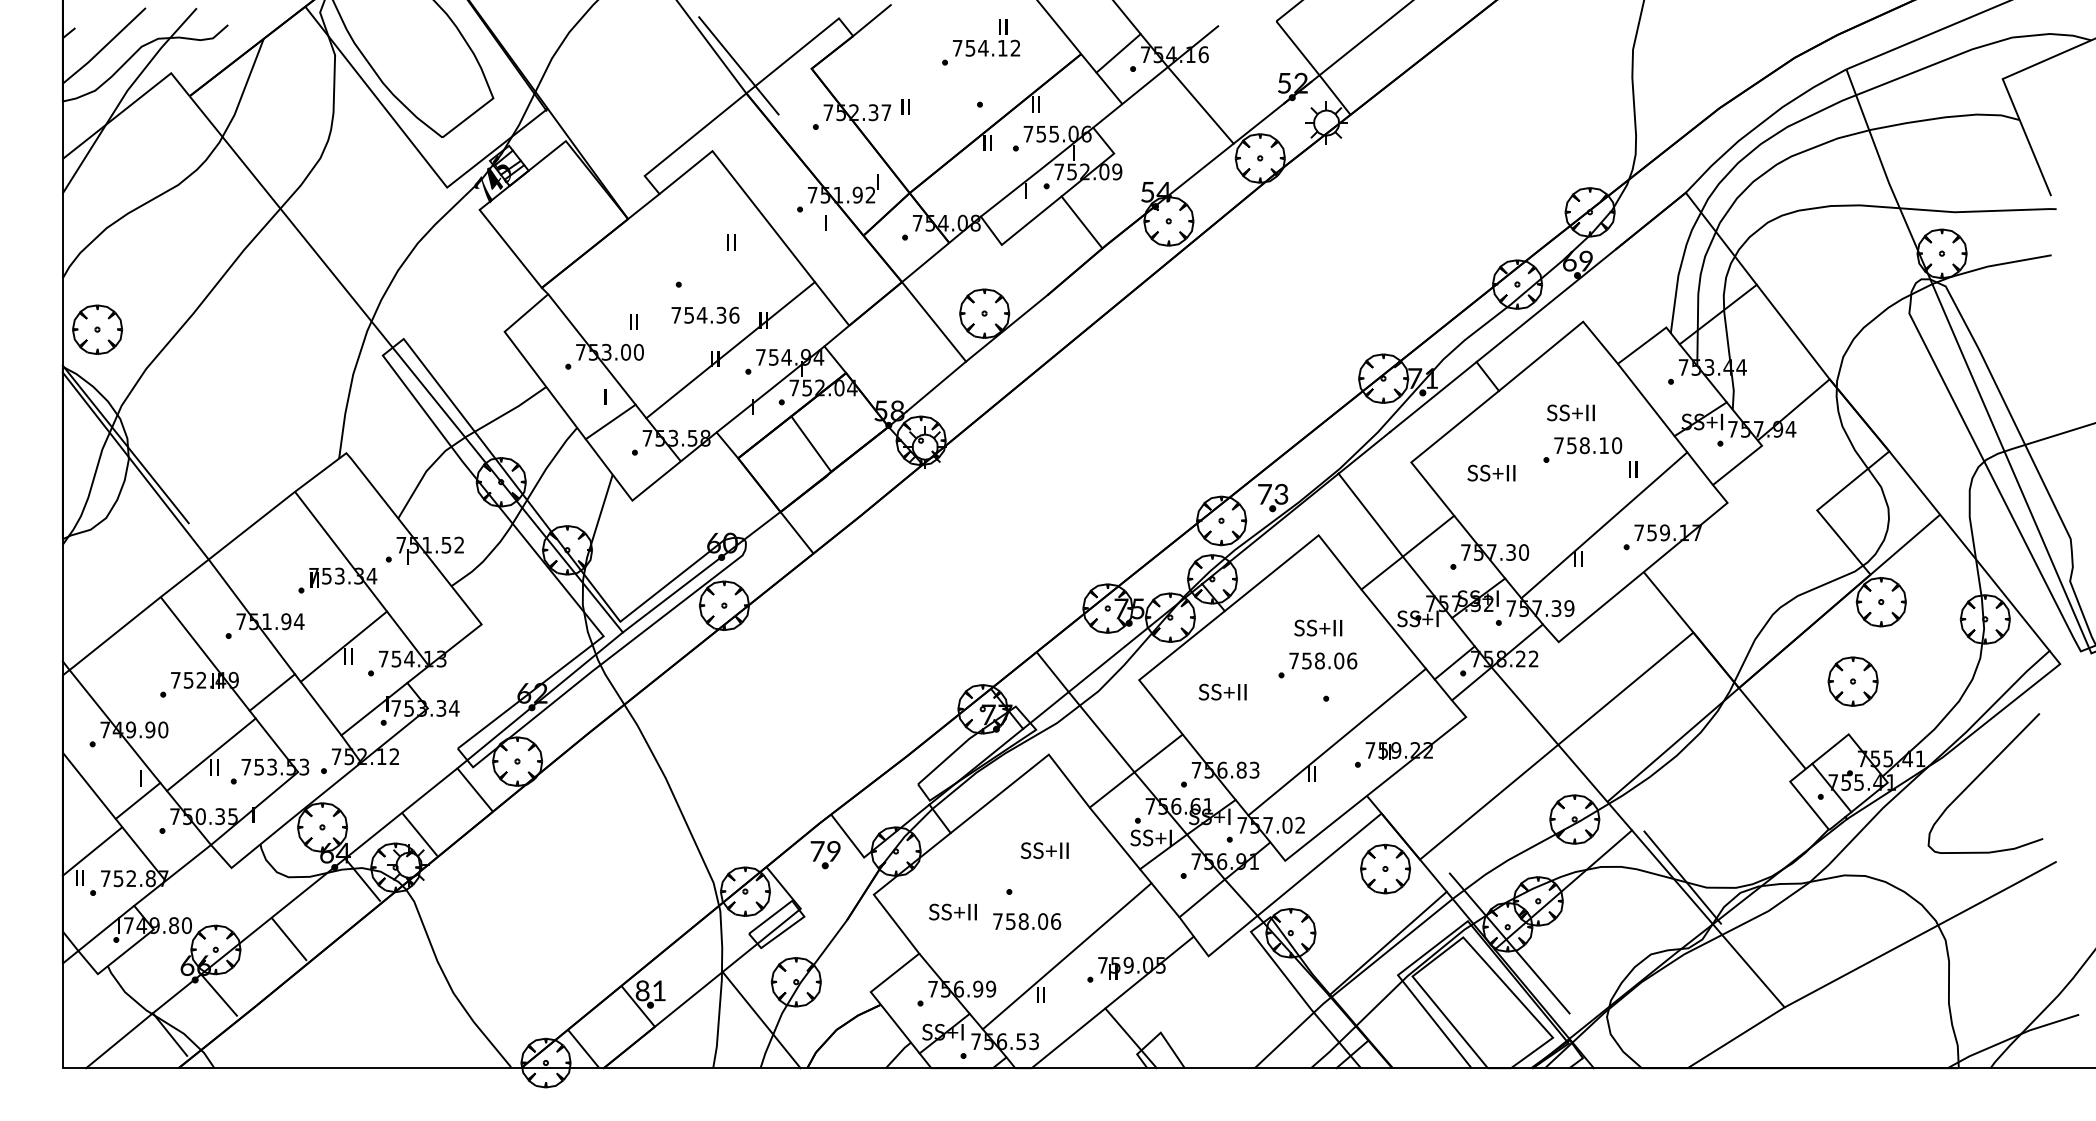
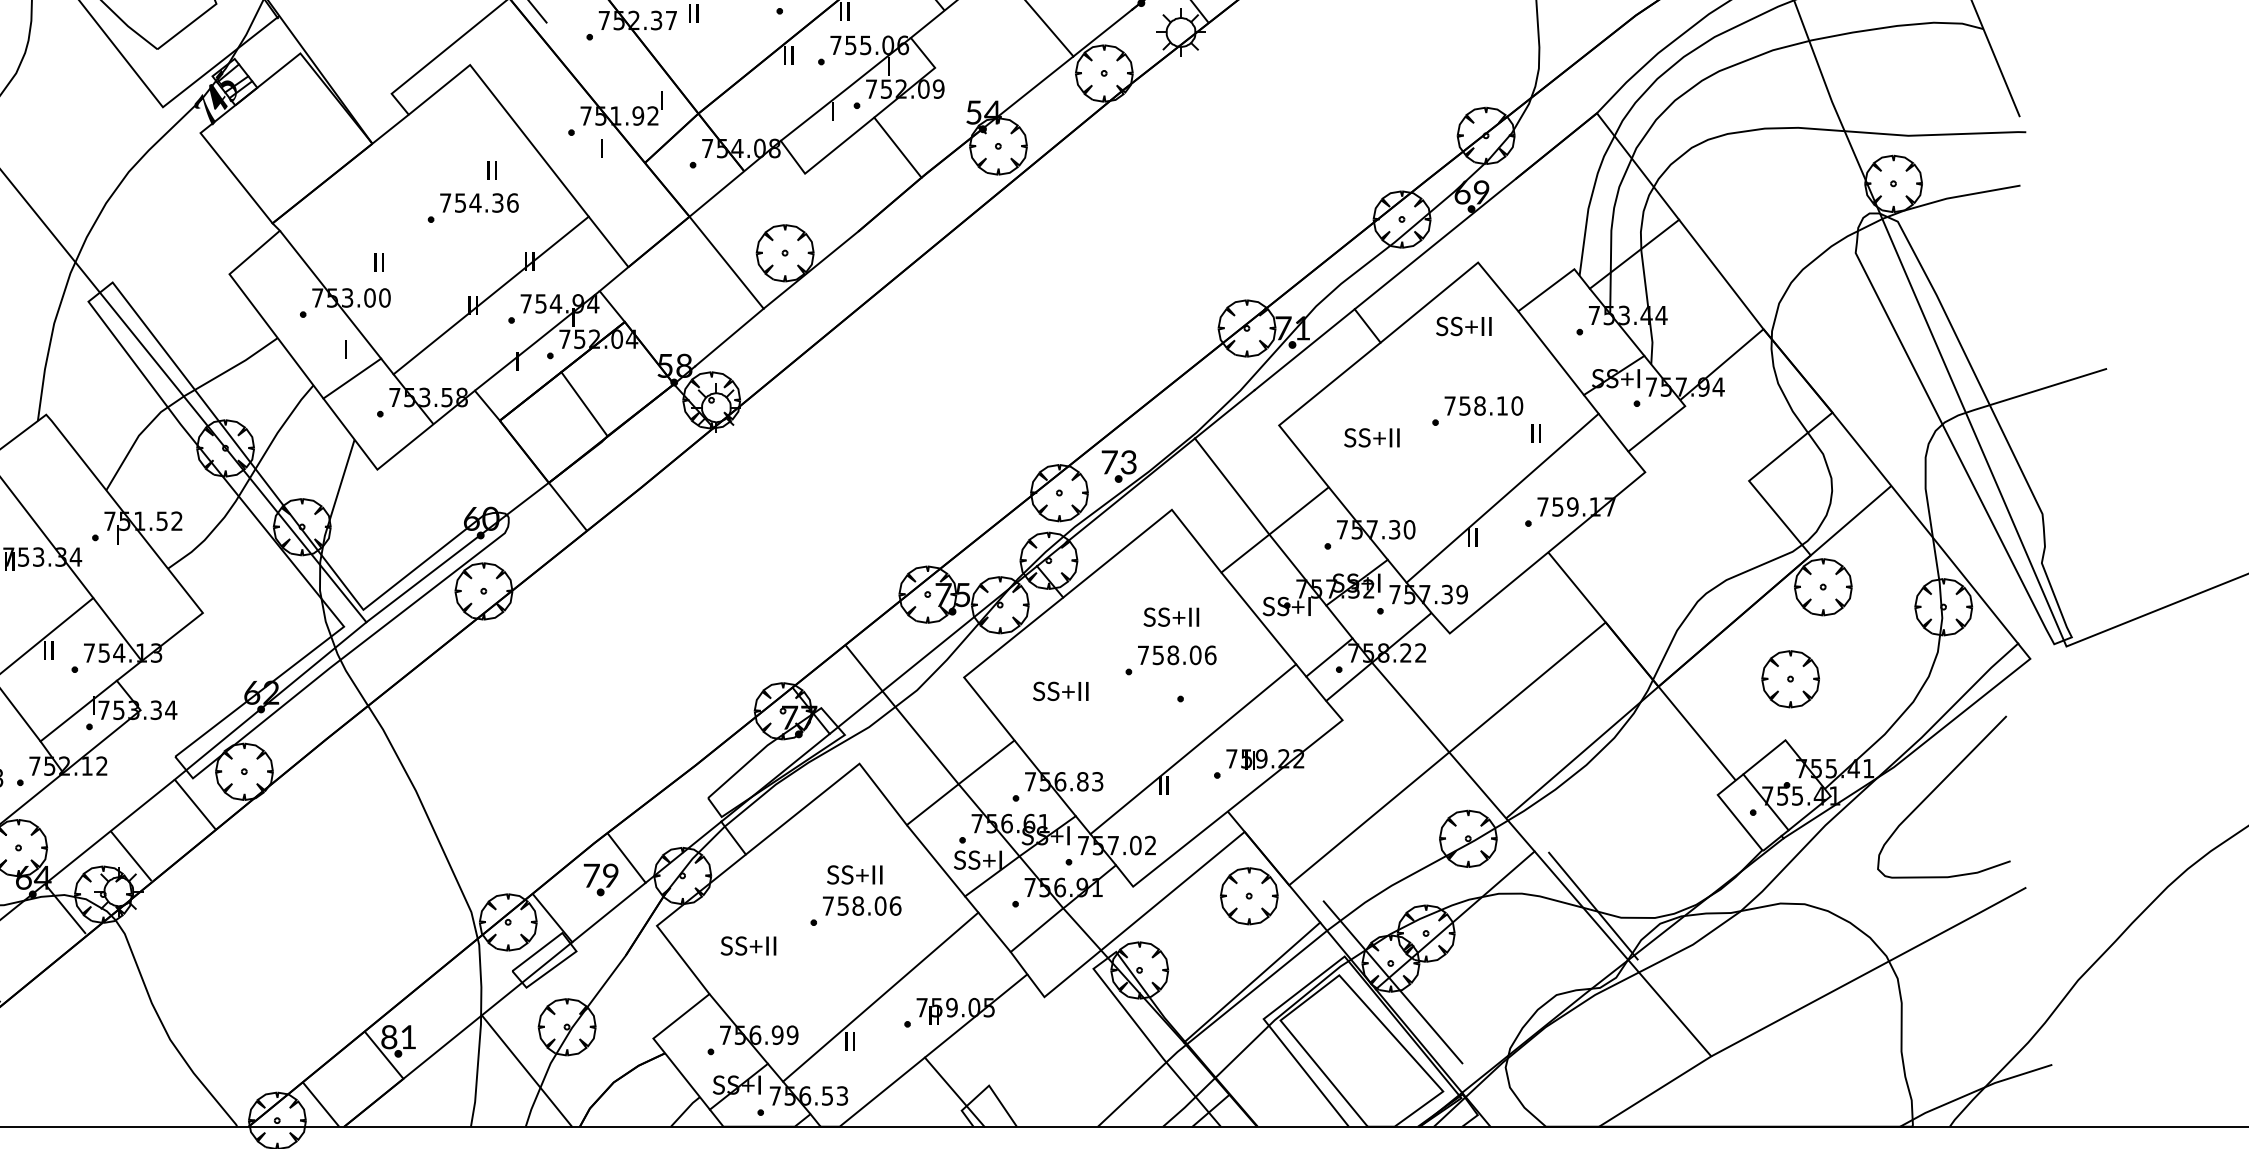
text: (705, 314) -> (479, 202), moved
text: (1570, 412) -> (1463, 325), moved
line: (832, 882) -> (609, 911), added
text: (1027, 921) -> (862, 905), moved

